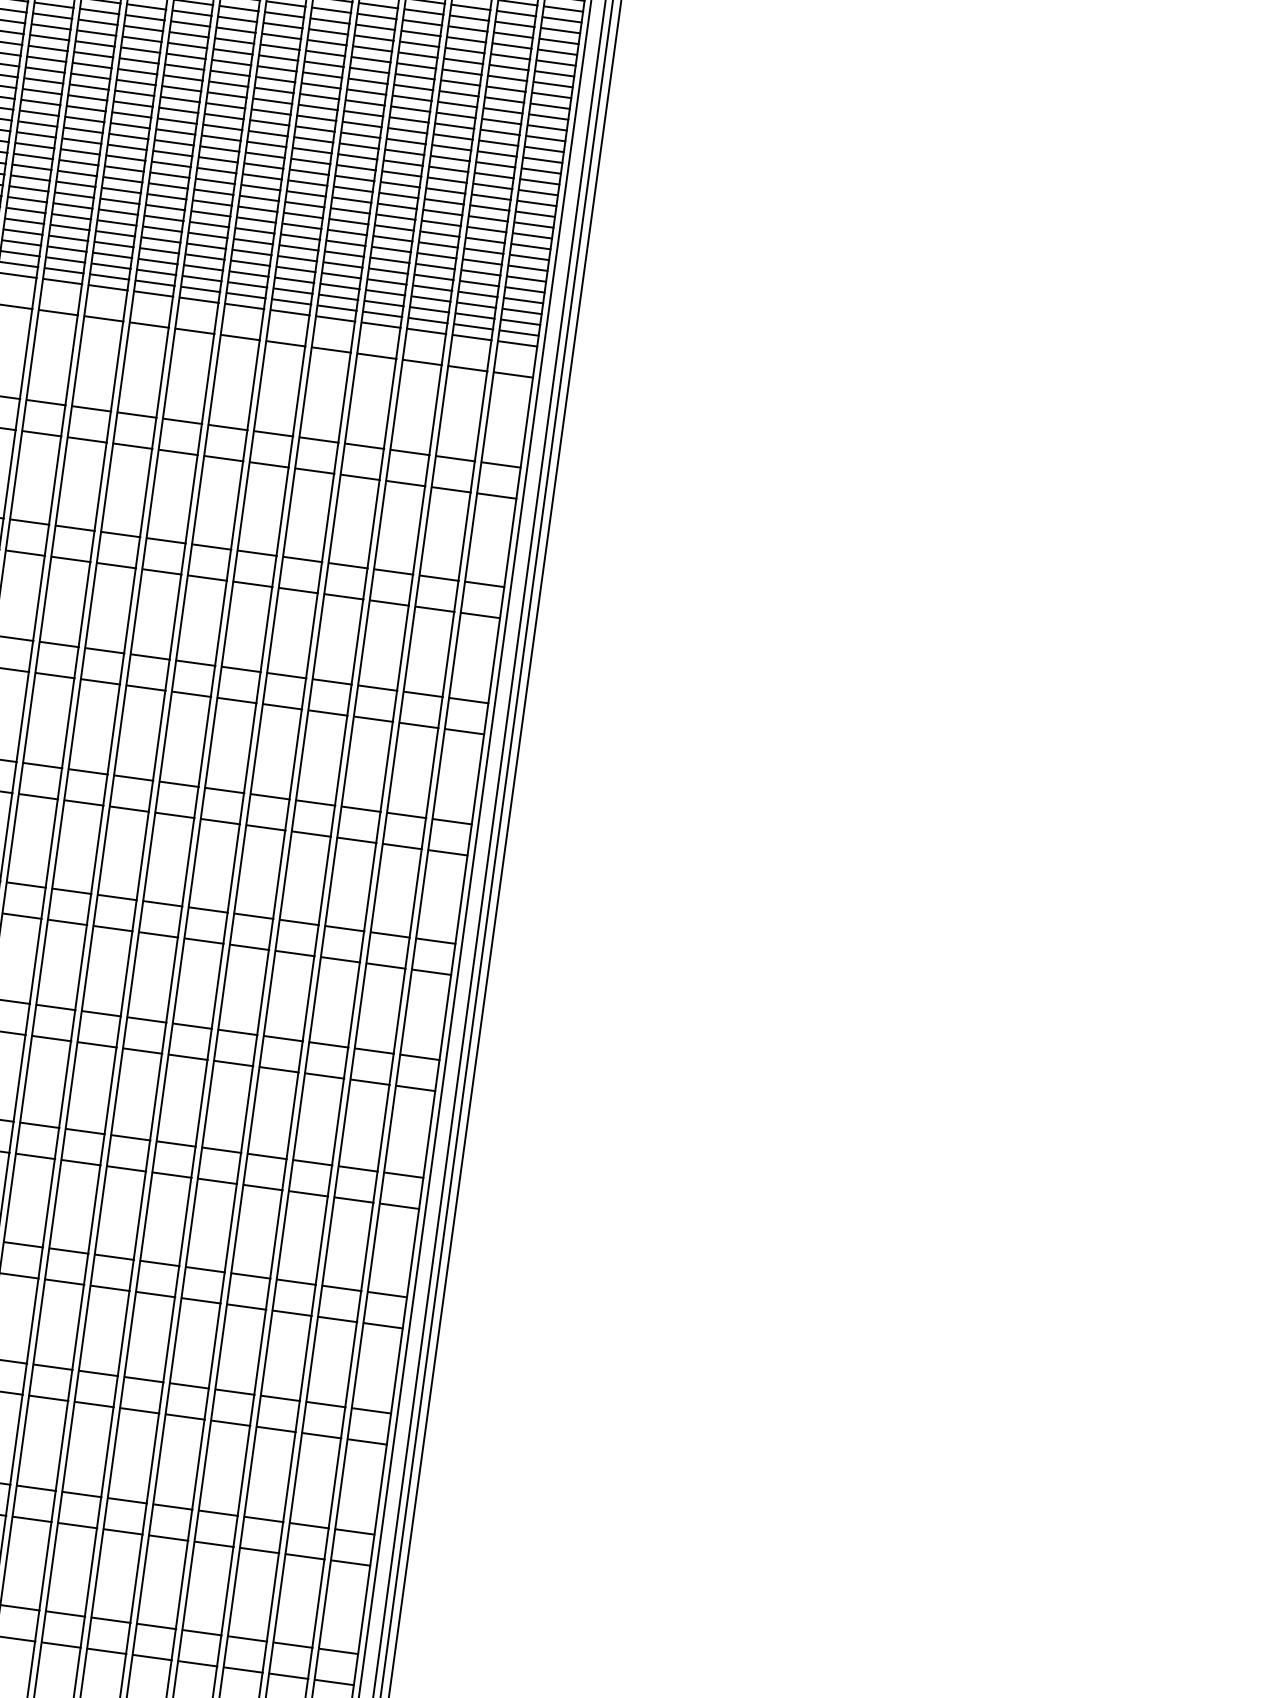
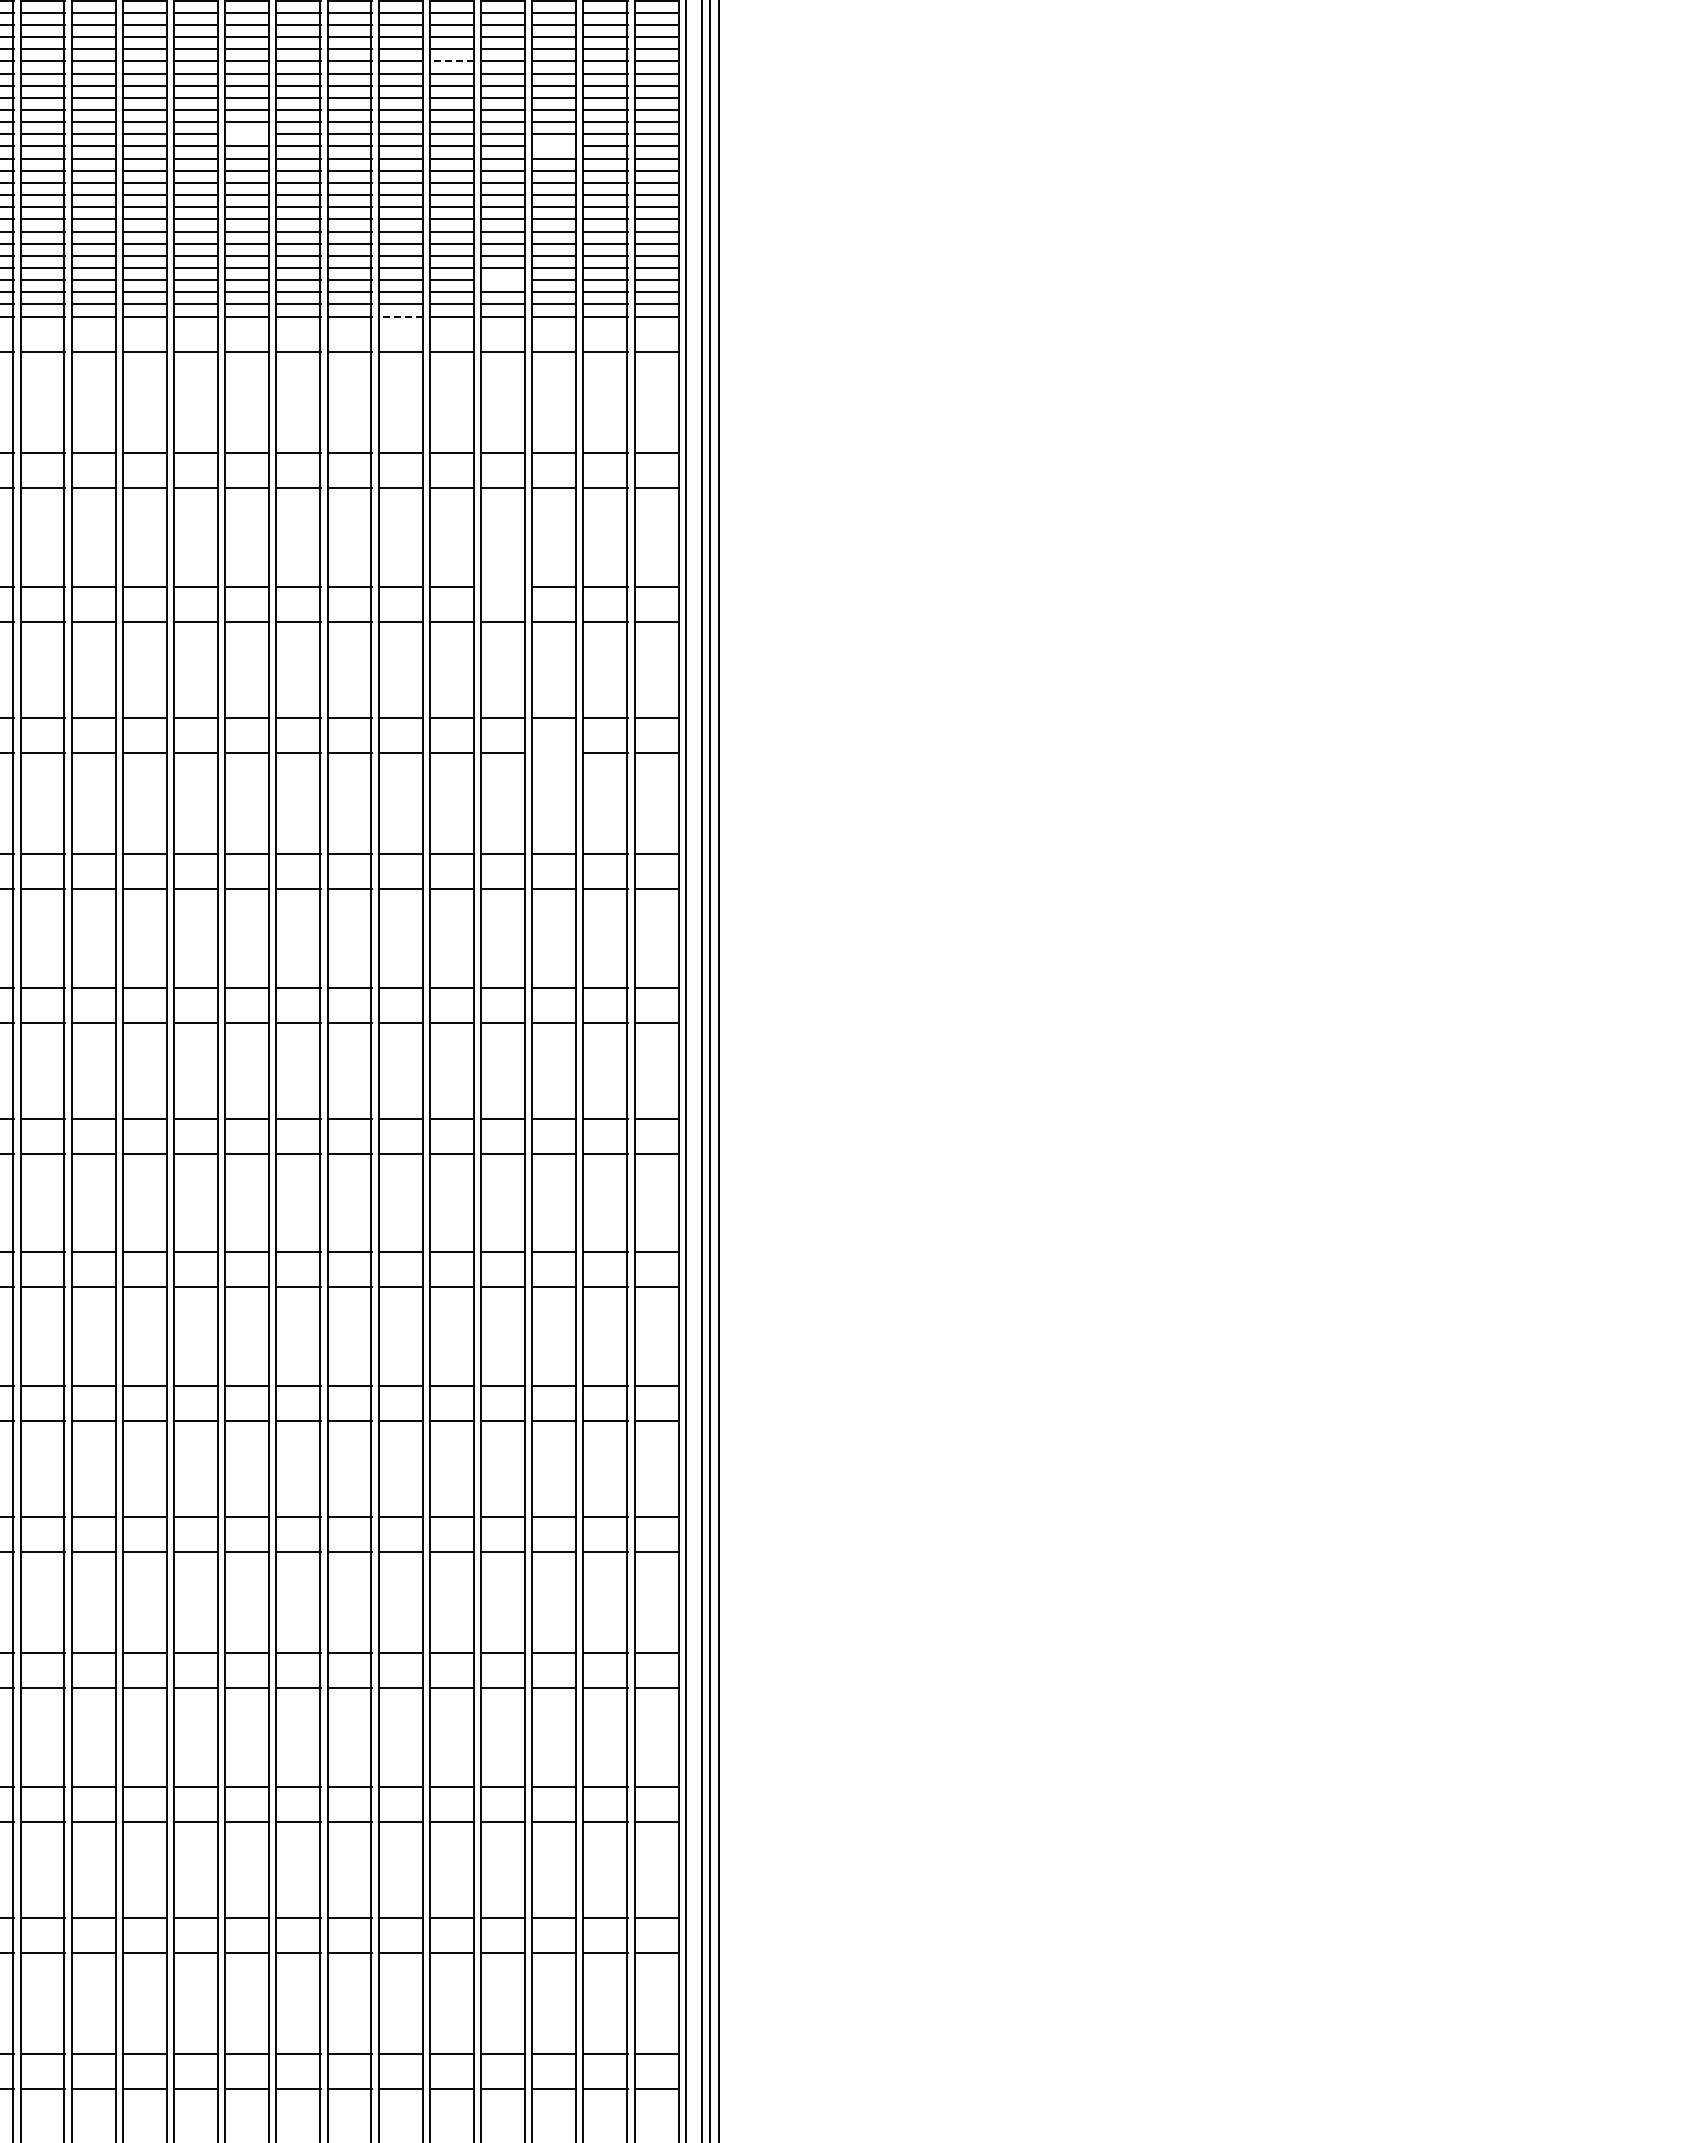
line: (367, 92) -> (452, 61), solid -> dashed
line: (176, 132) -> (247, 134), removed
line: (447, 180) -> (554, 146), removed
line: (385, 293) -> (503, 280), removed
line: (290, 312) -> (401, 316), solid -> dashed
line: (348, 566) -> (503, 587), removed
line: (373, 718) -> (554, 752), removed

